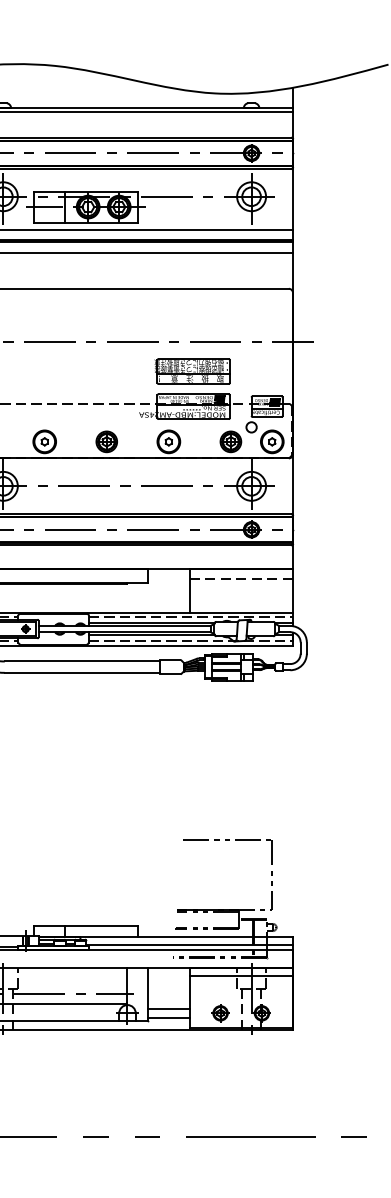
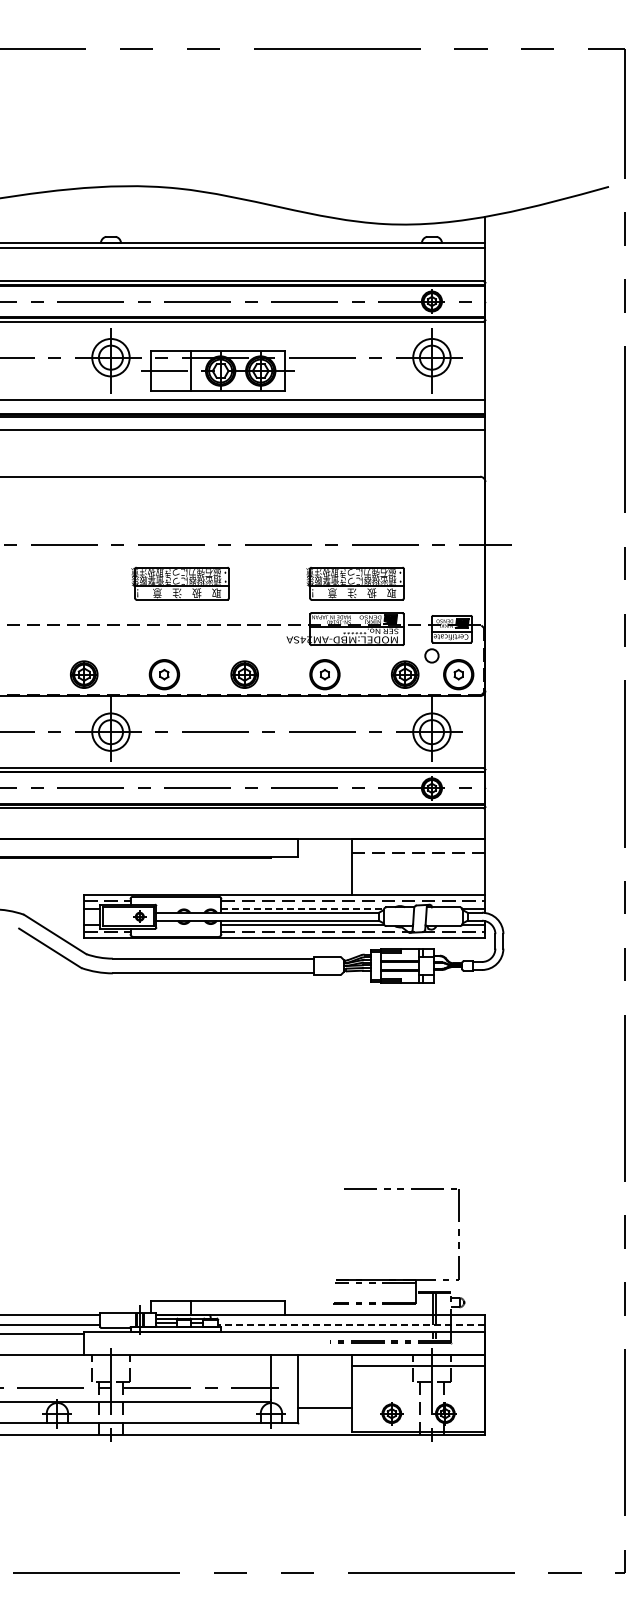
part: (57, 371) -> (180, 583), added
line: (152, 622) -> (303, 908), solid -> dashed
line: (189, 945) -> (351, 1325), solid -> dashed
line: (168, 1017) -> (324, 1419), removed

